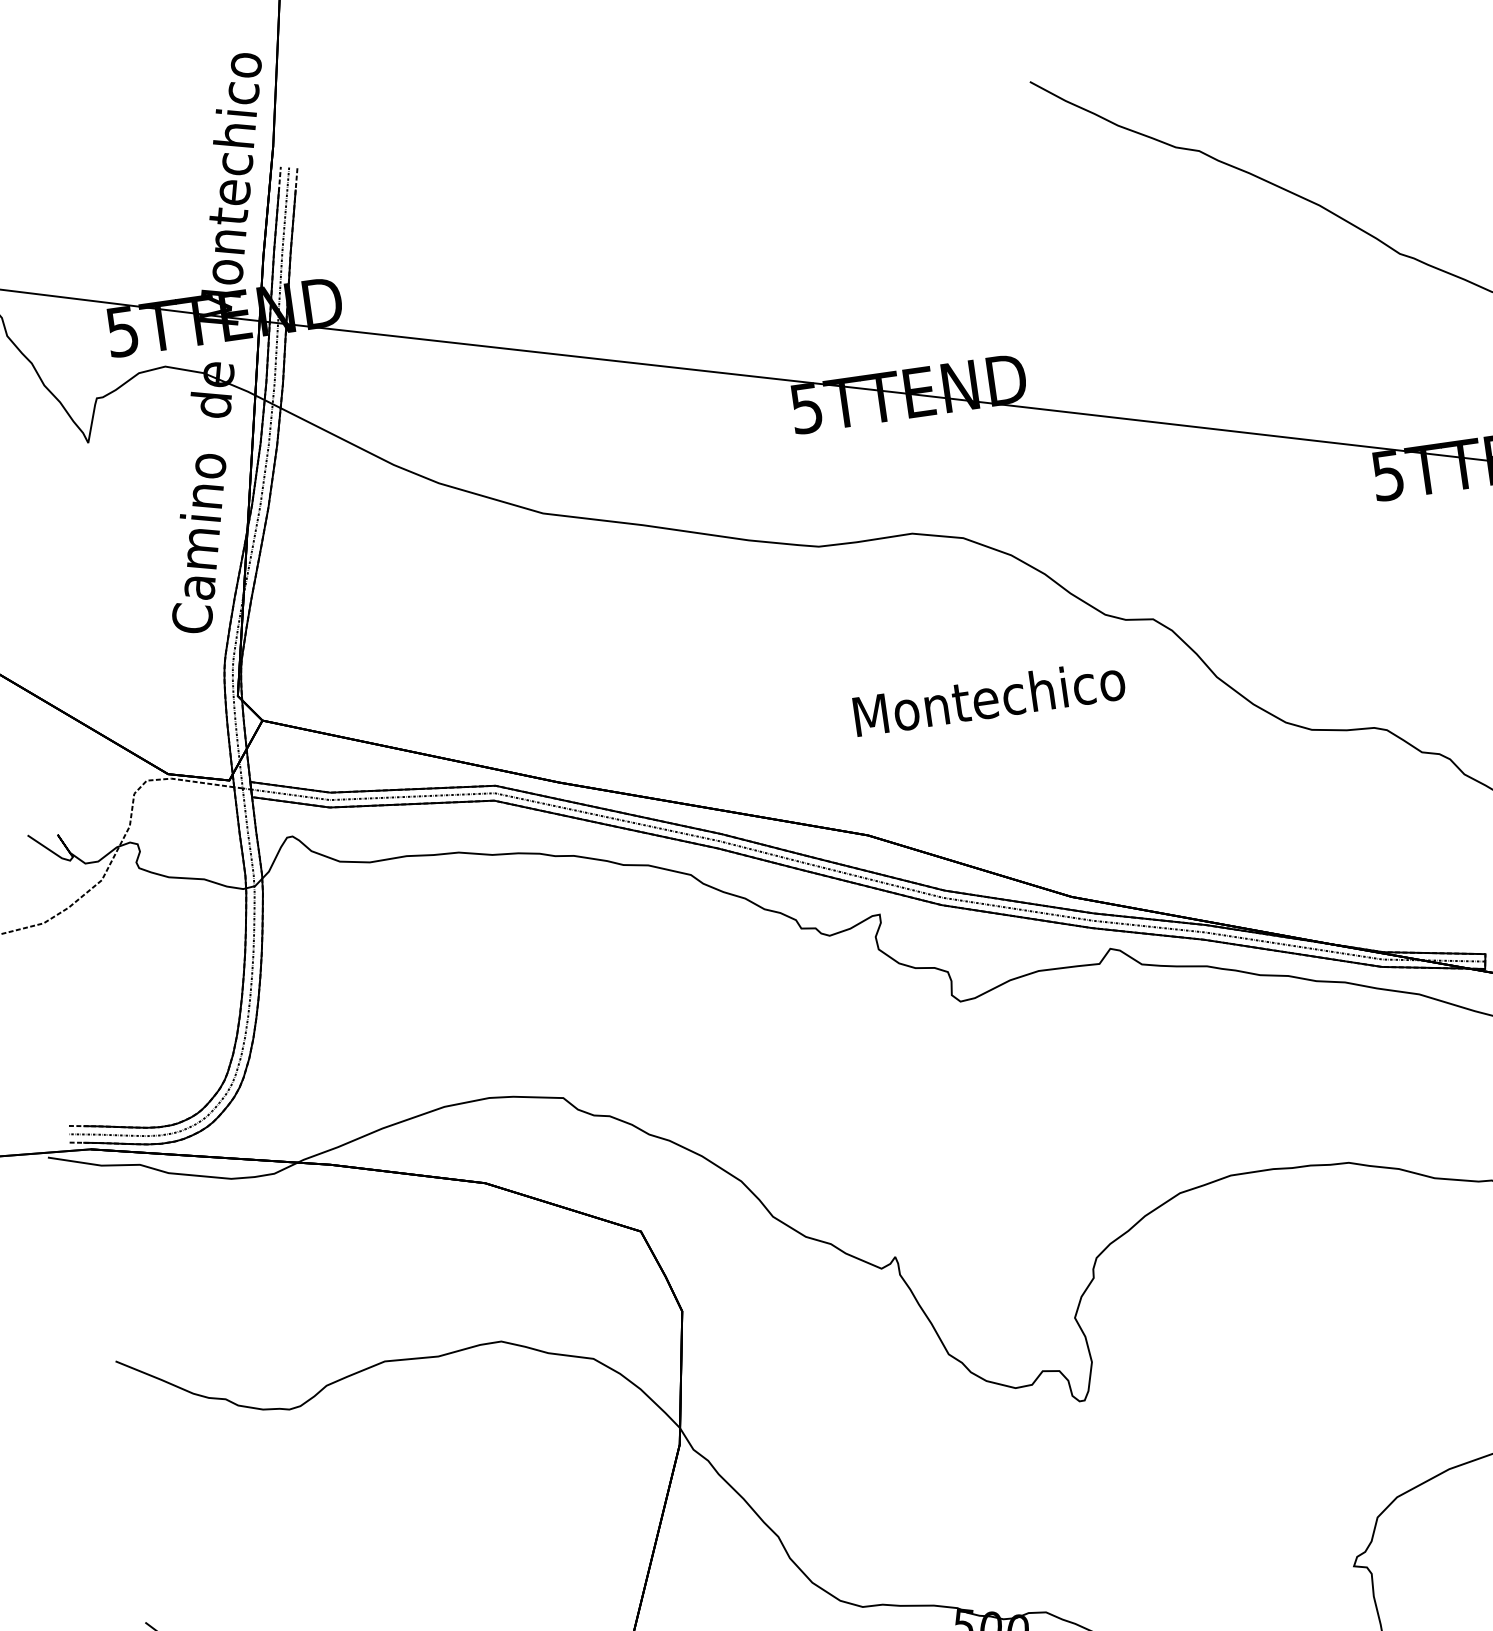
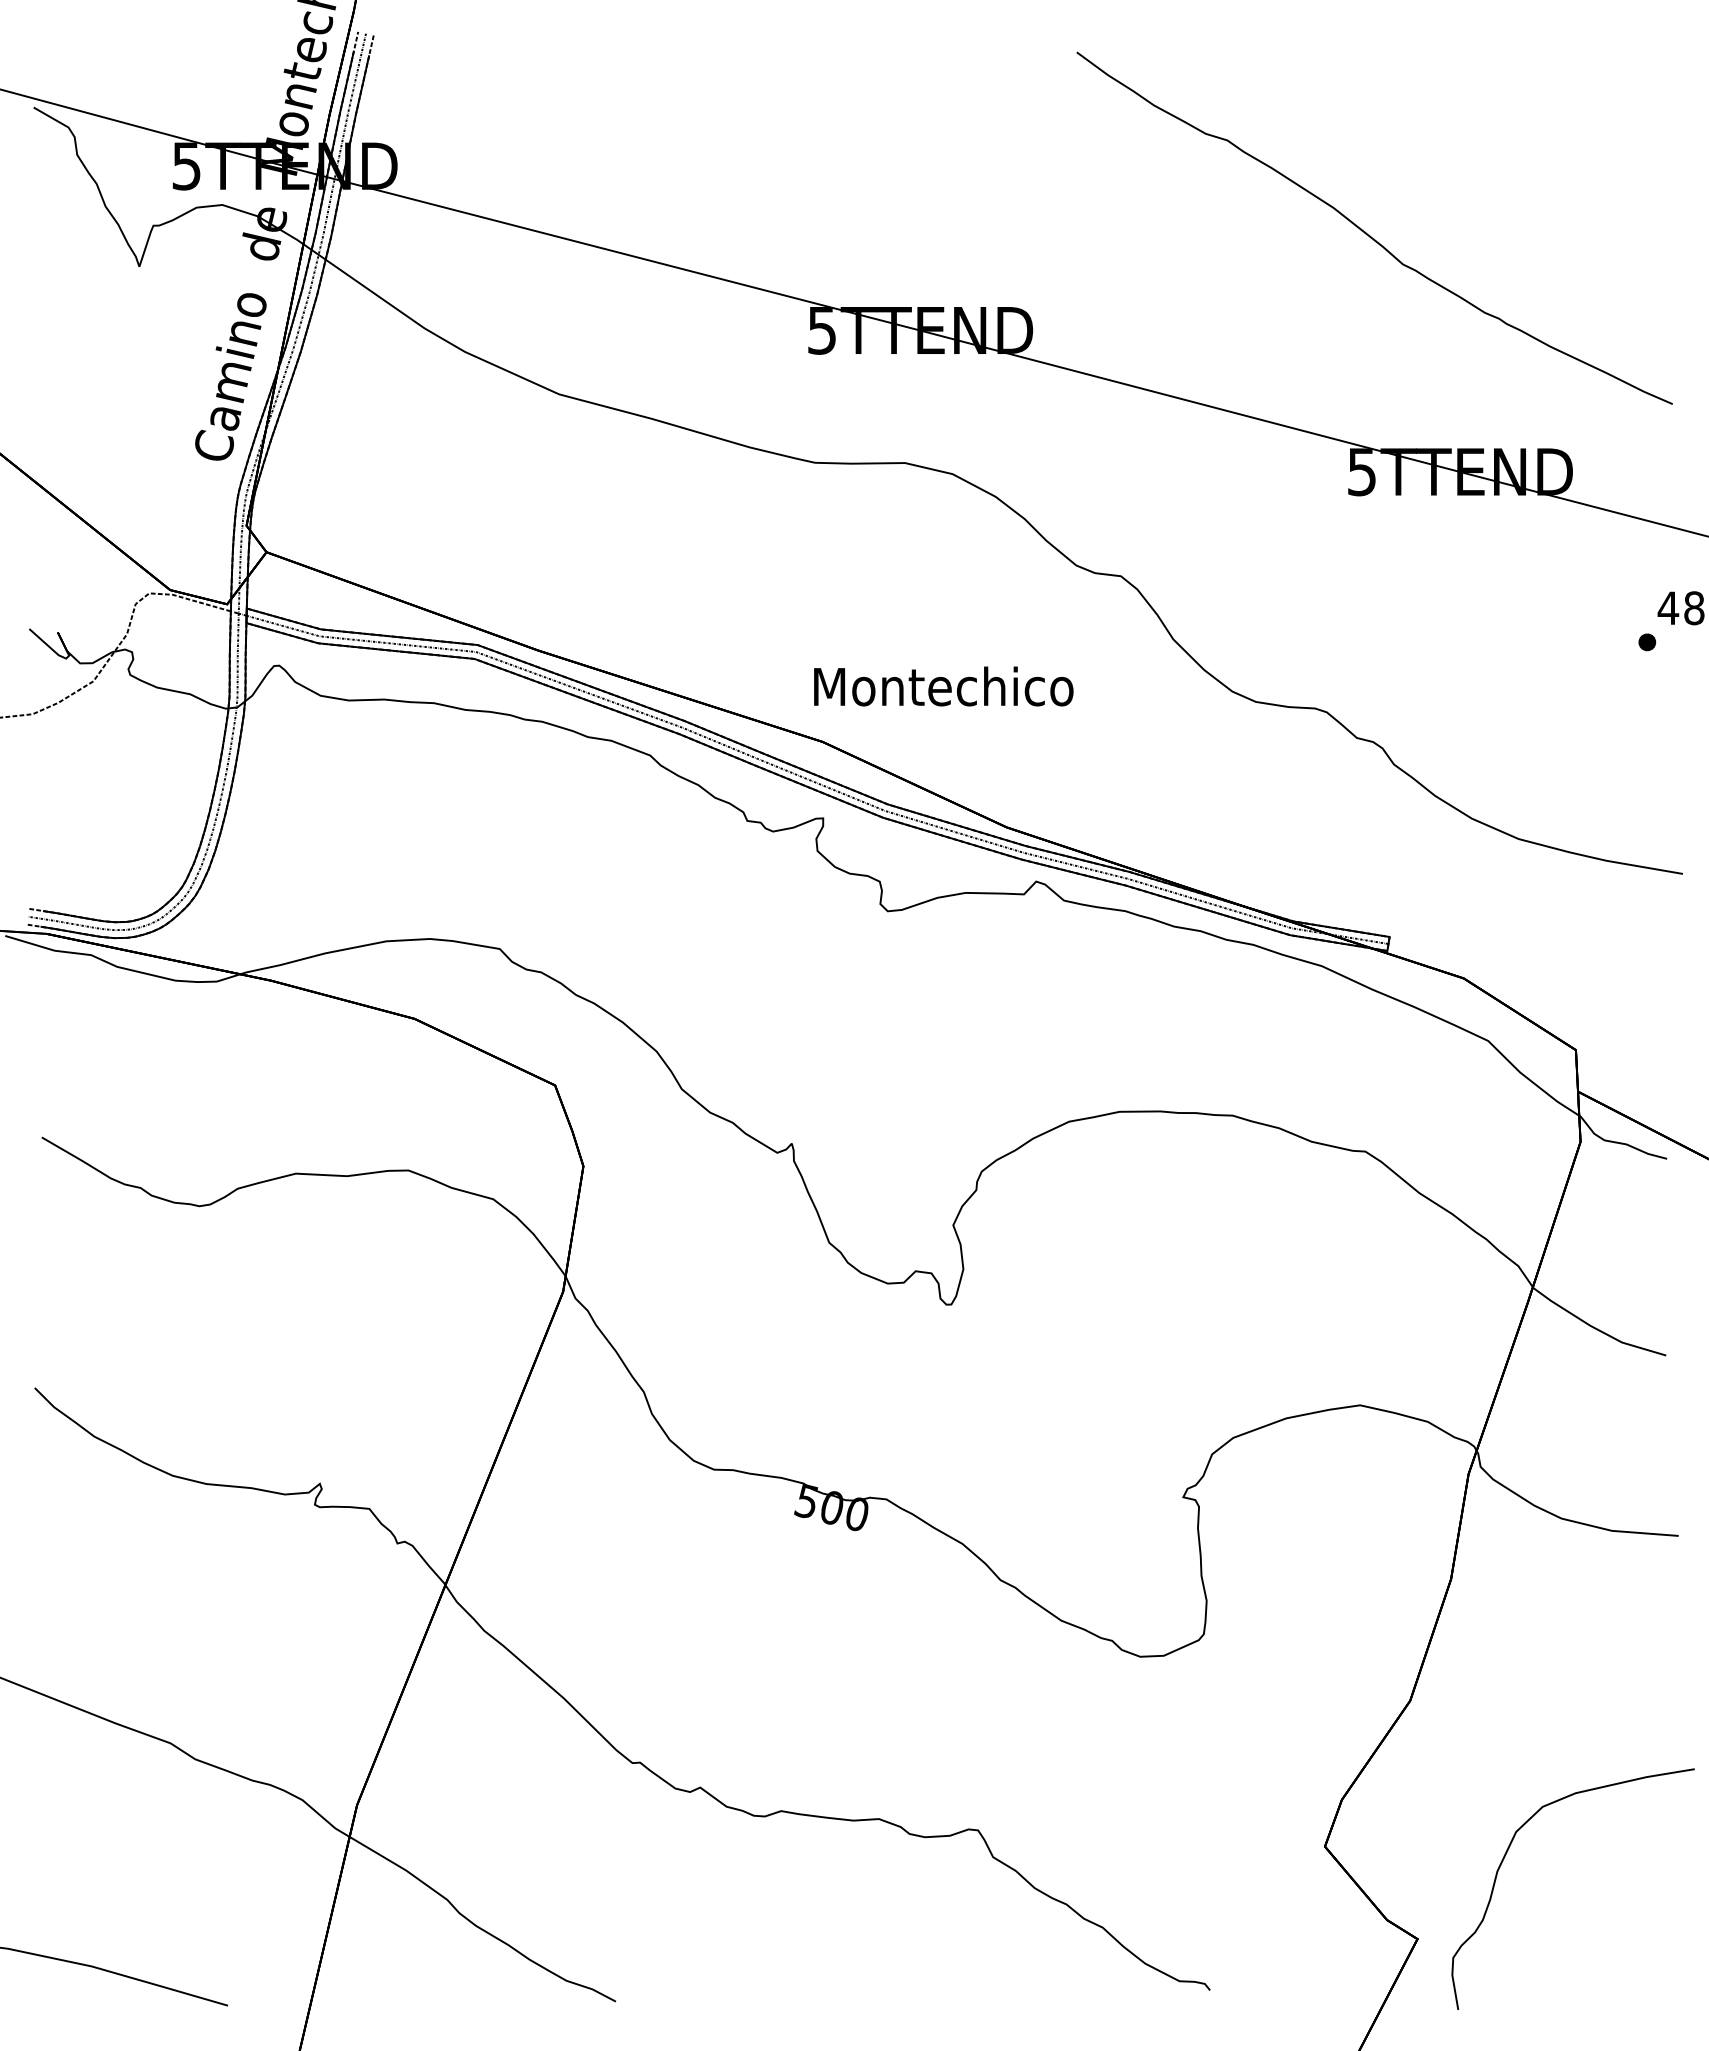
text: (989, 697) -> (943, 686), moved

